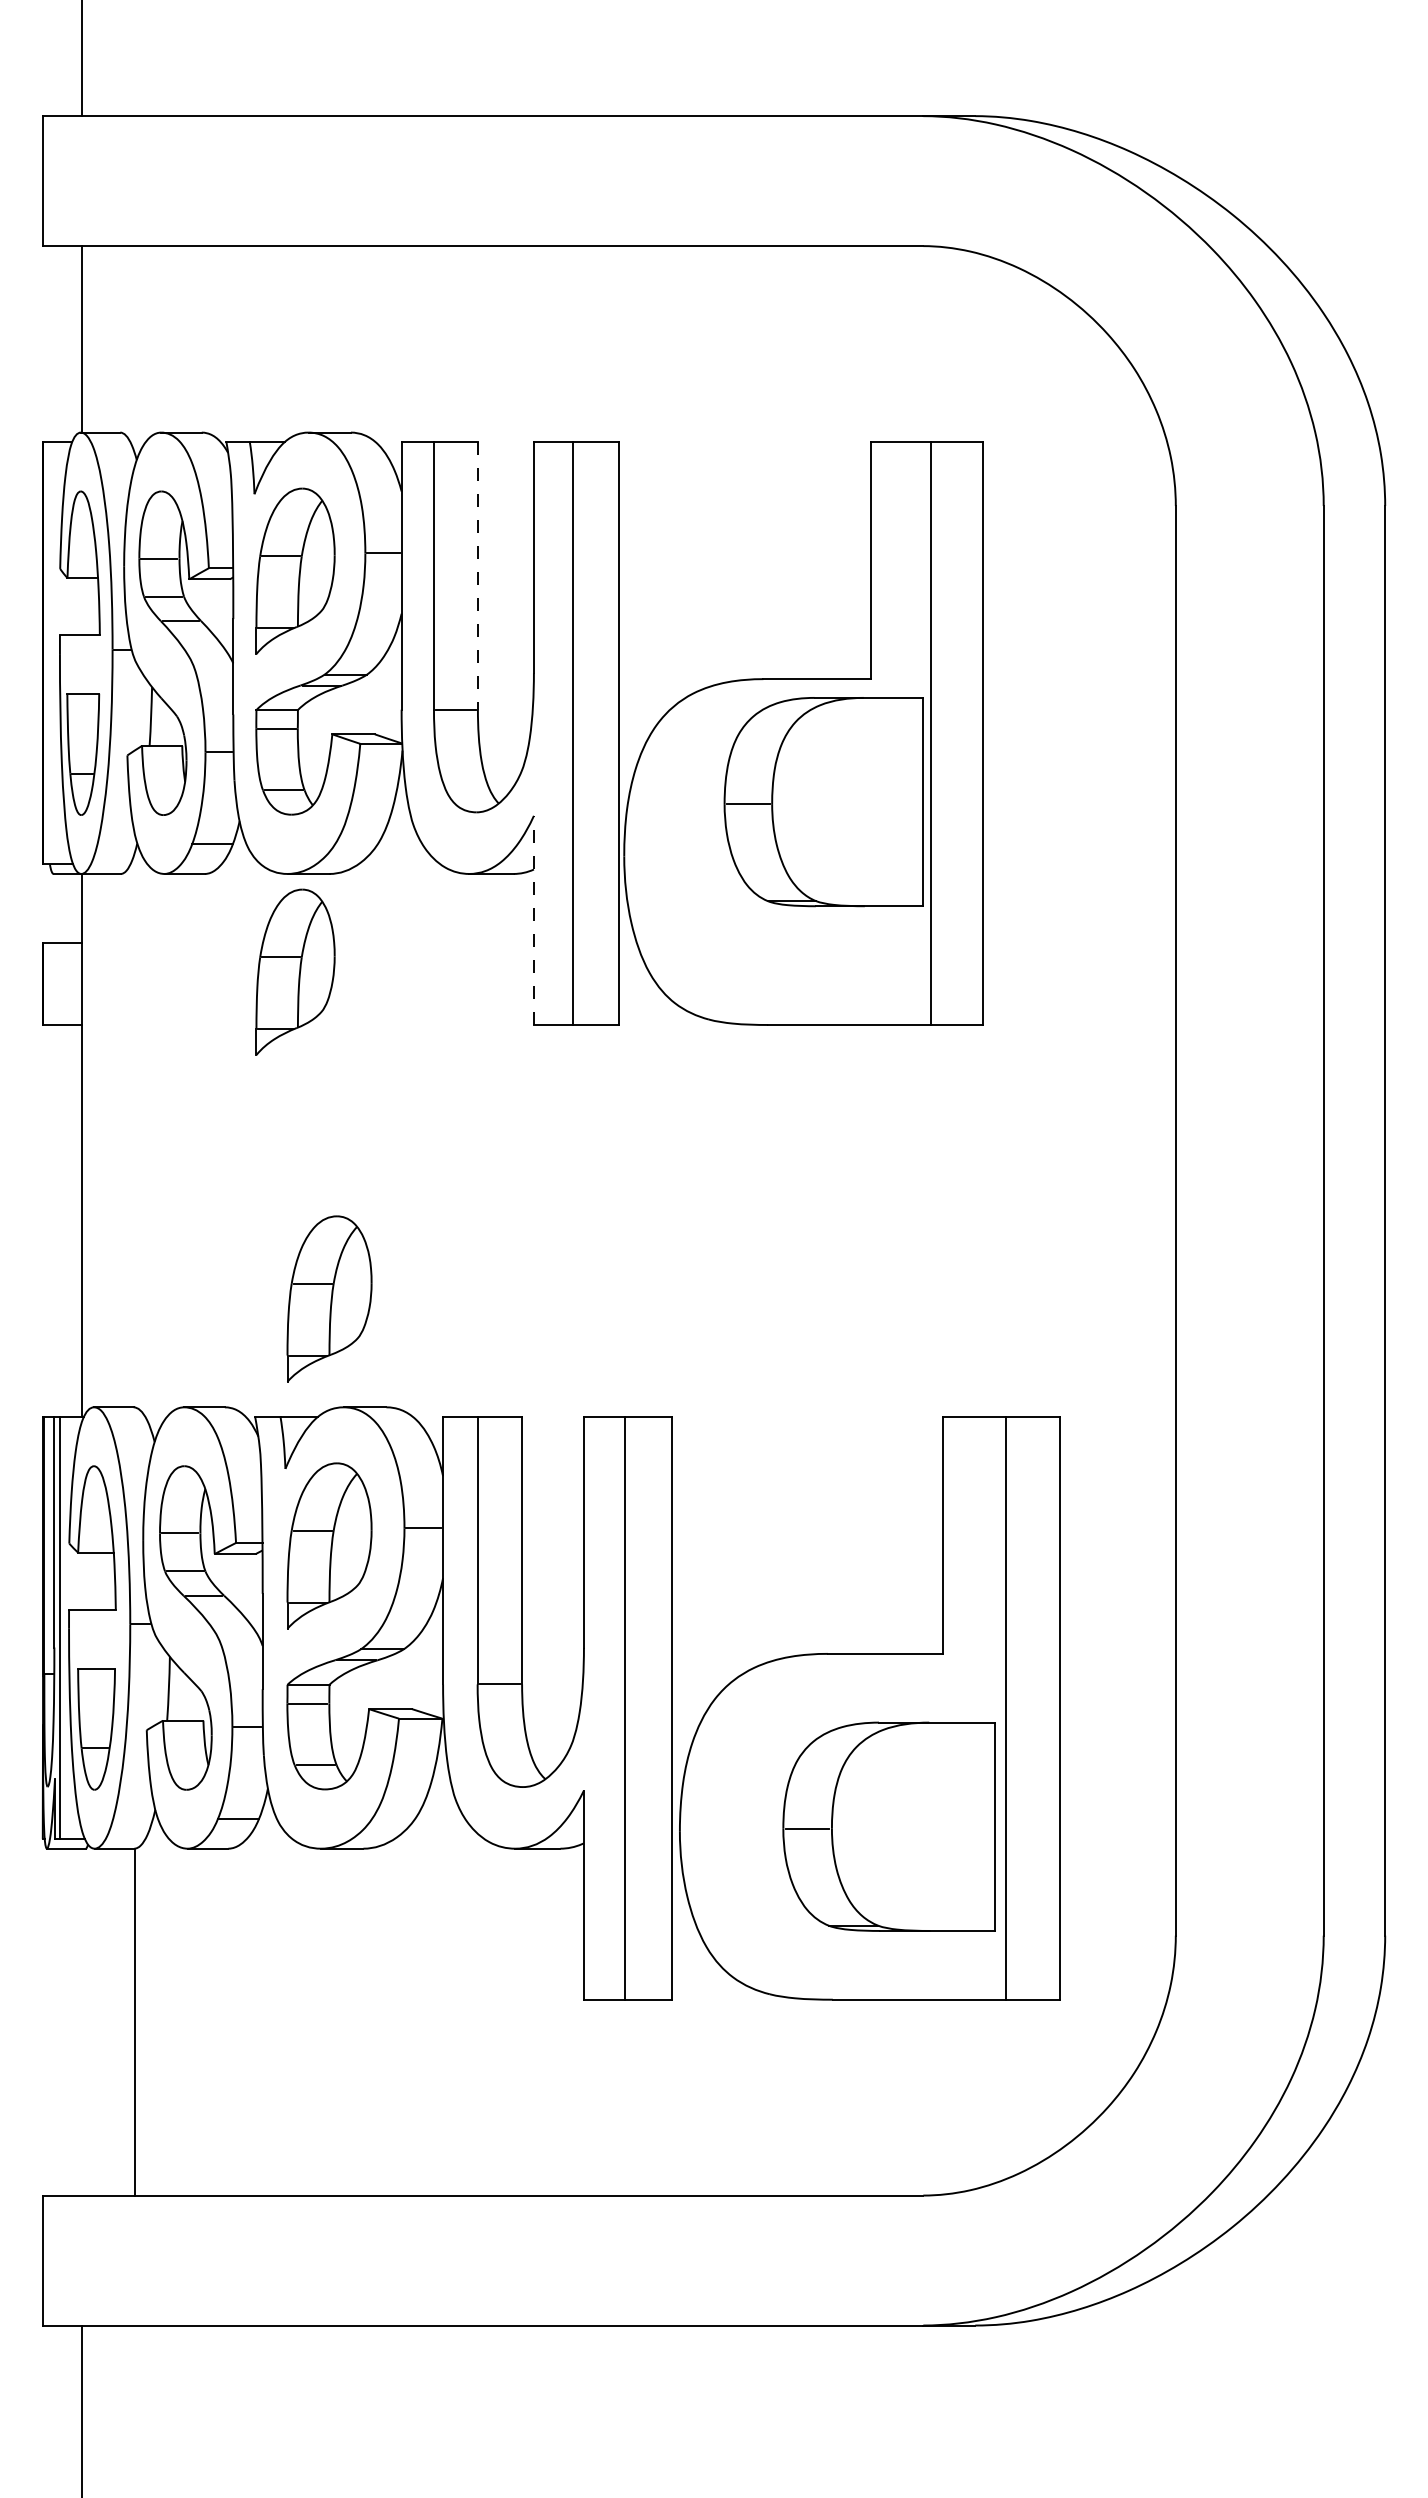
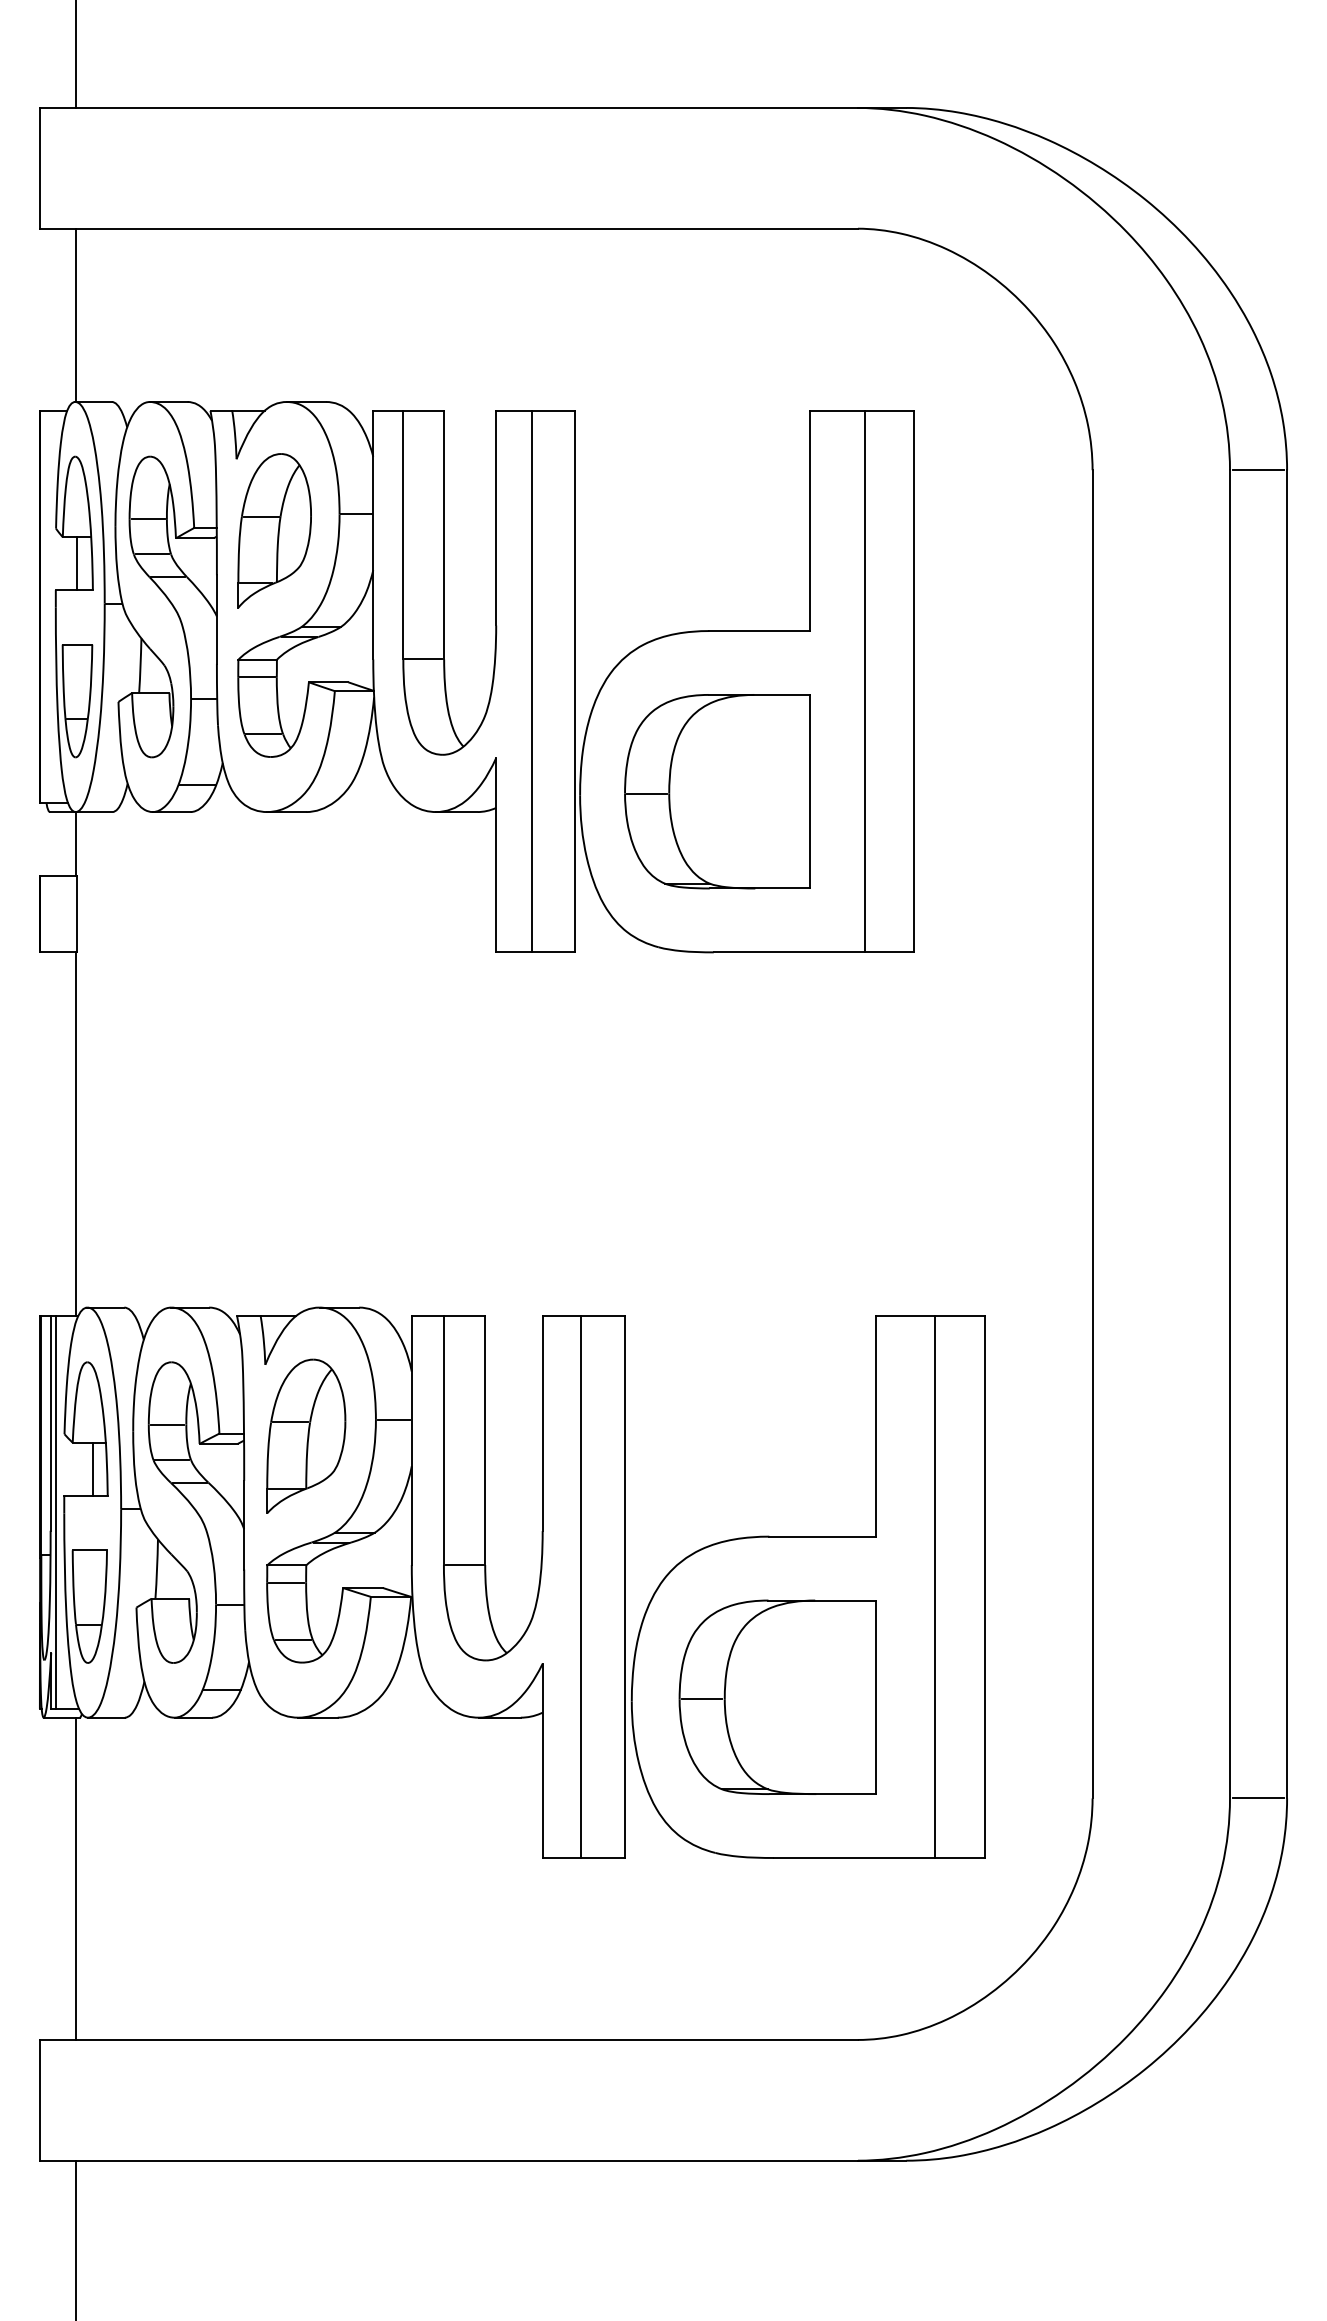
line: (1354, 506) -> (1258, 470), added
line: (477, 575) -> (443, 534), dashed -> solid
line: (82, 606) -> (76, 563), added
part: (823, 802) -> (716, 792), moved
line: (533, 920) -> (495, 855), dashed -> solid
part: (295, 971) -> (274, 902), removed
part: (329, 1298) -> (306, 1206), removed
line: (99, 1580) -> (92, 1468), added
part: (888, 1826) -> (777, 1697), moved
line: (1354, 1935) -> (1258, 1798), added
line: (134, 2021) -> (75, 1878), moved

